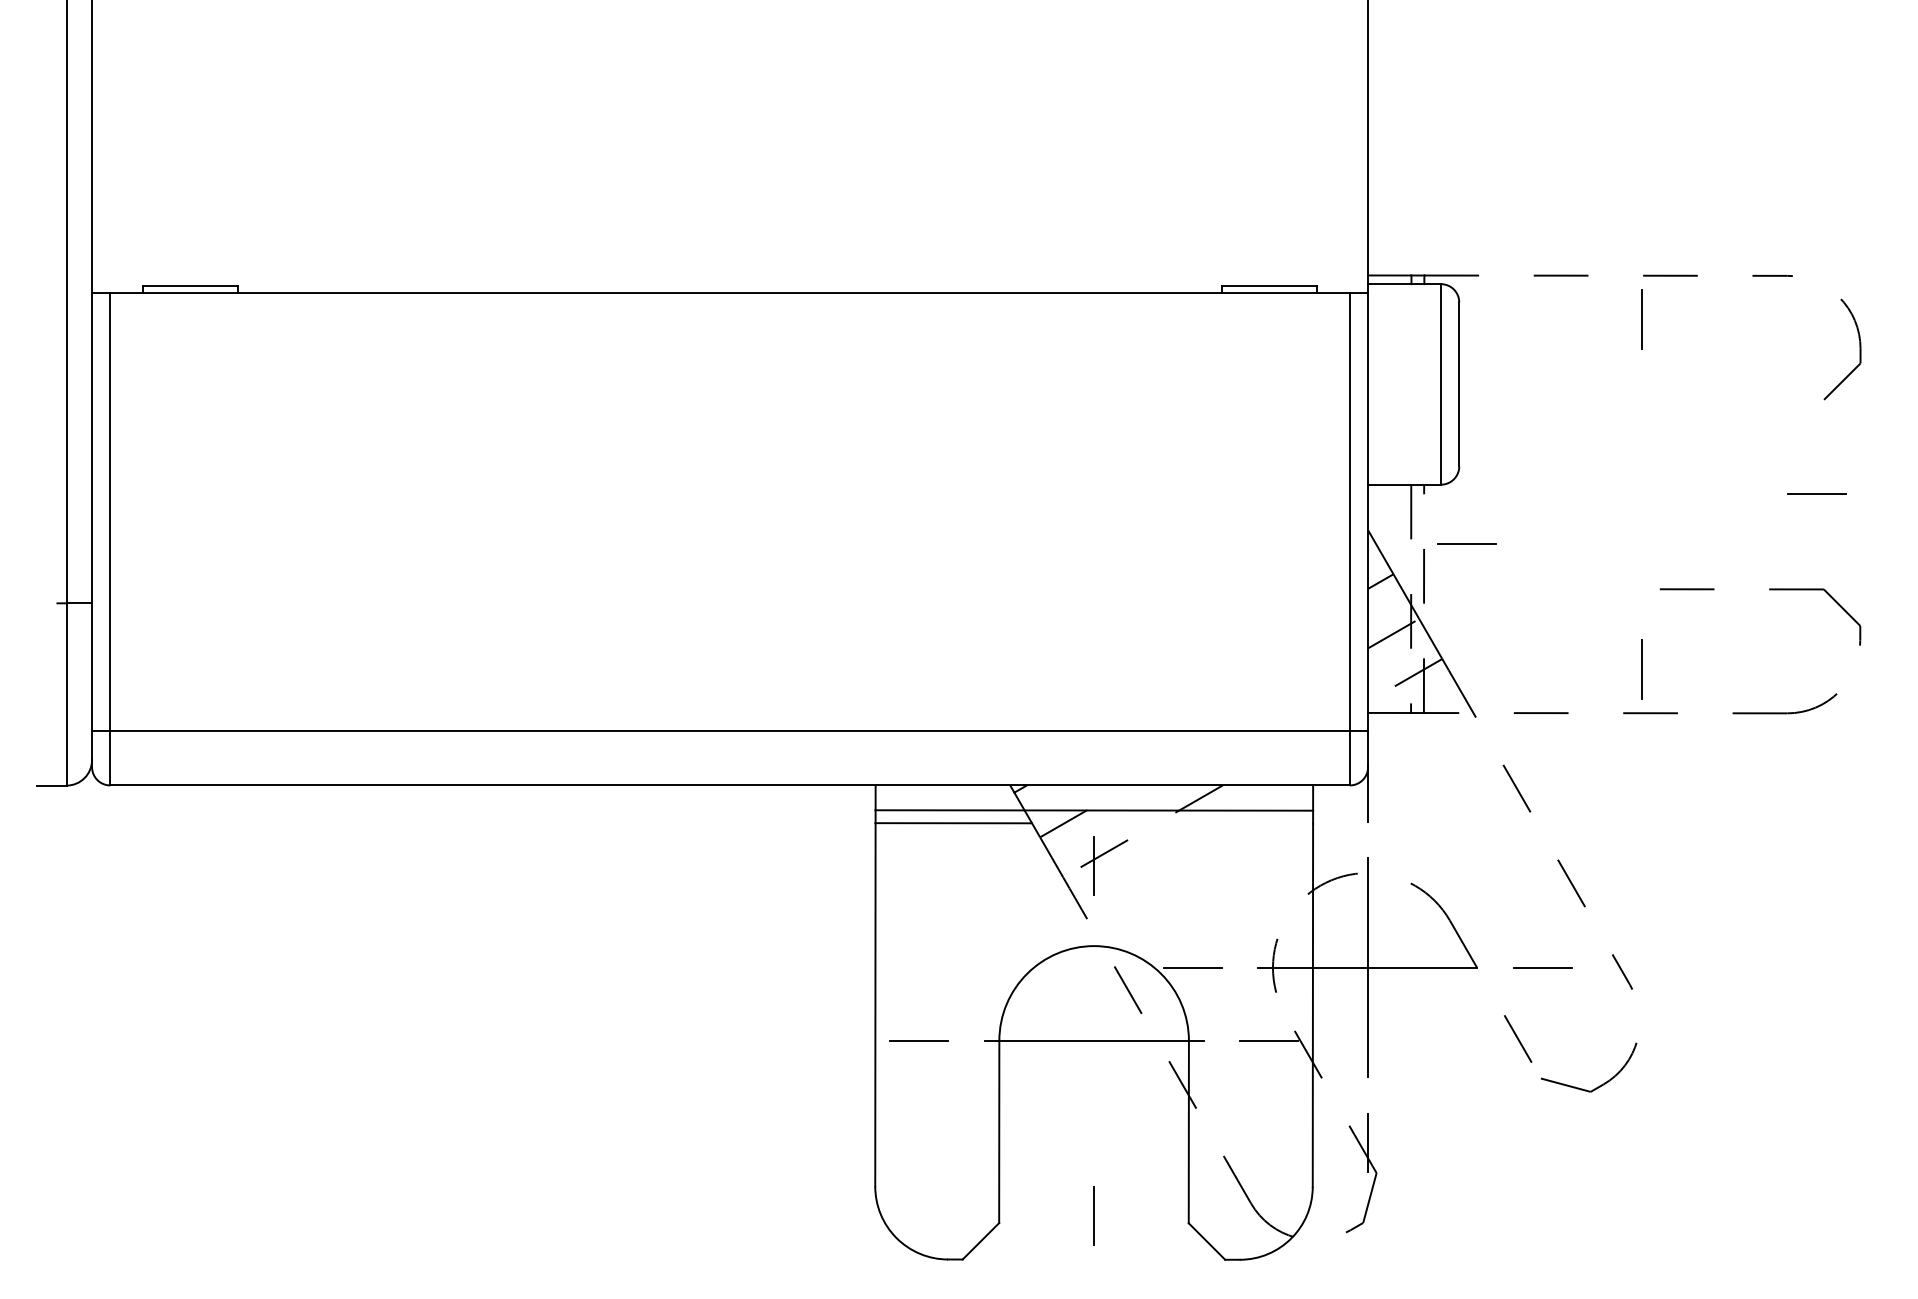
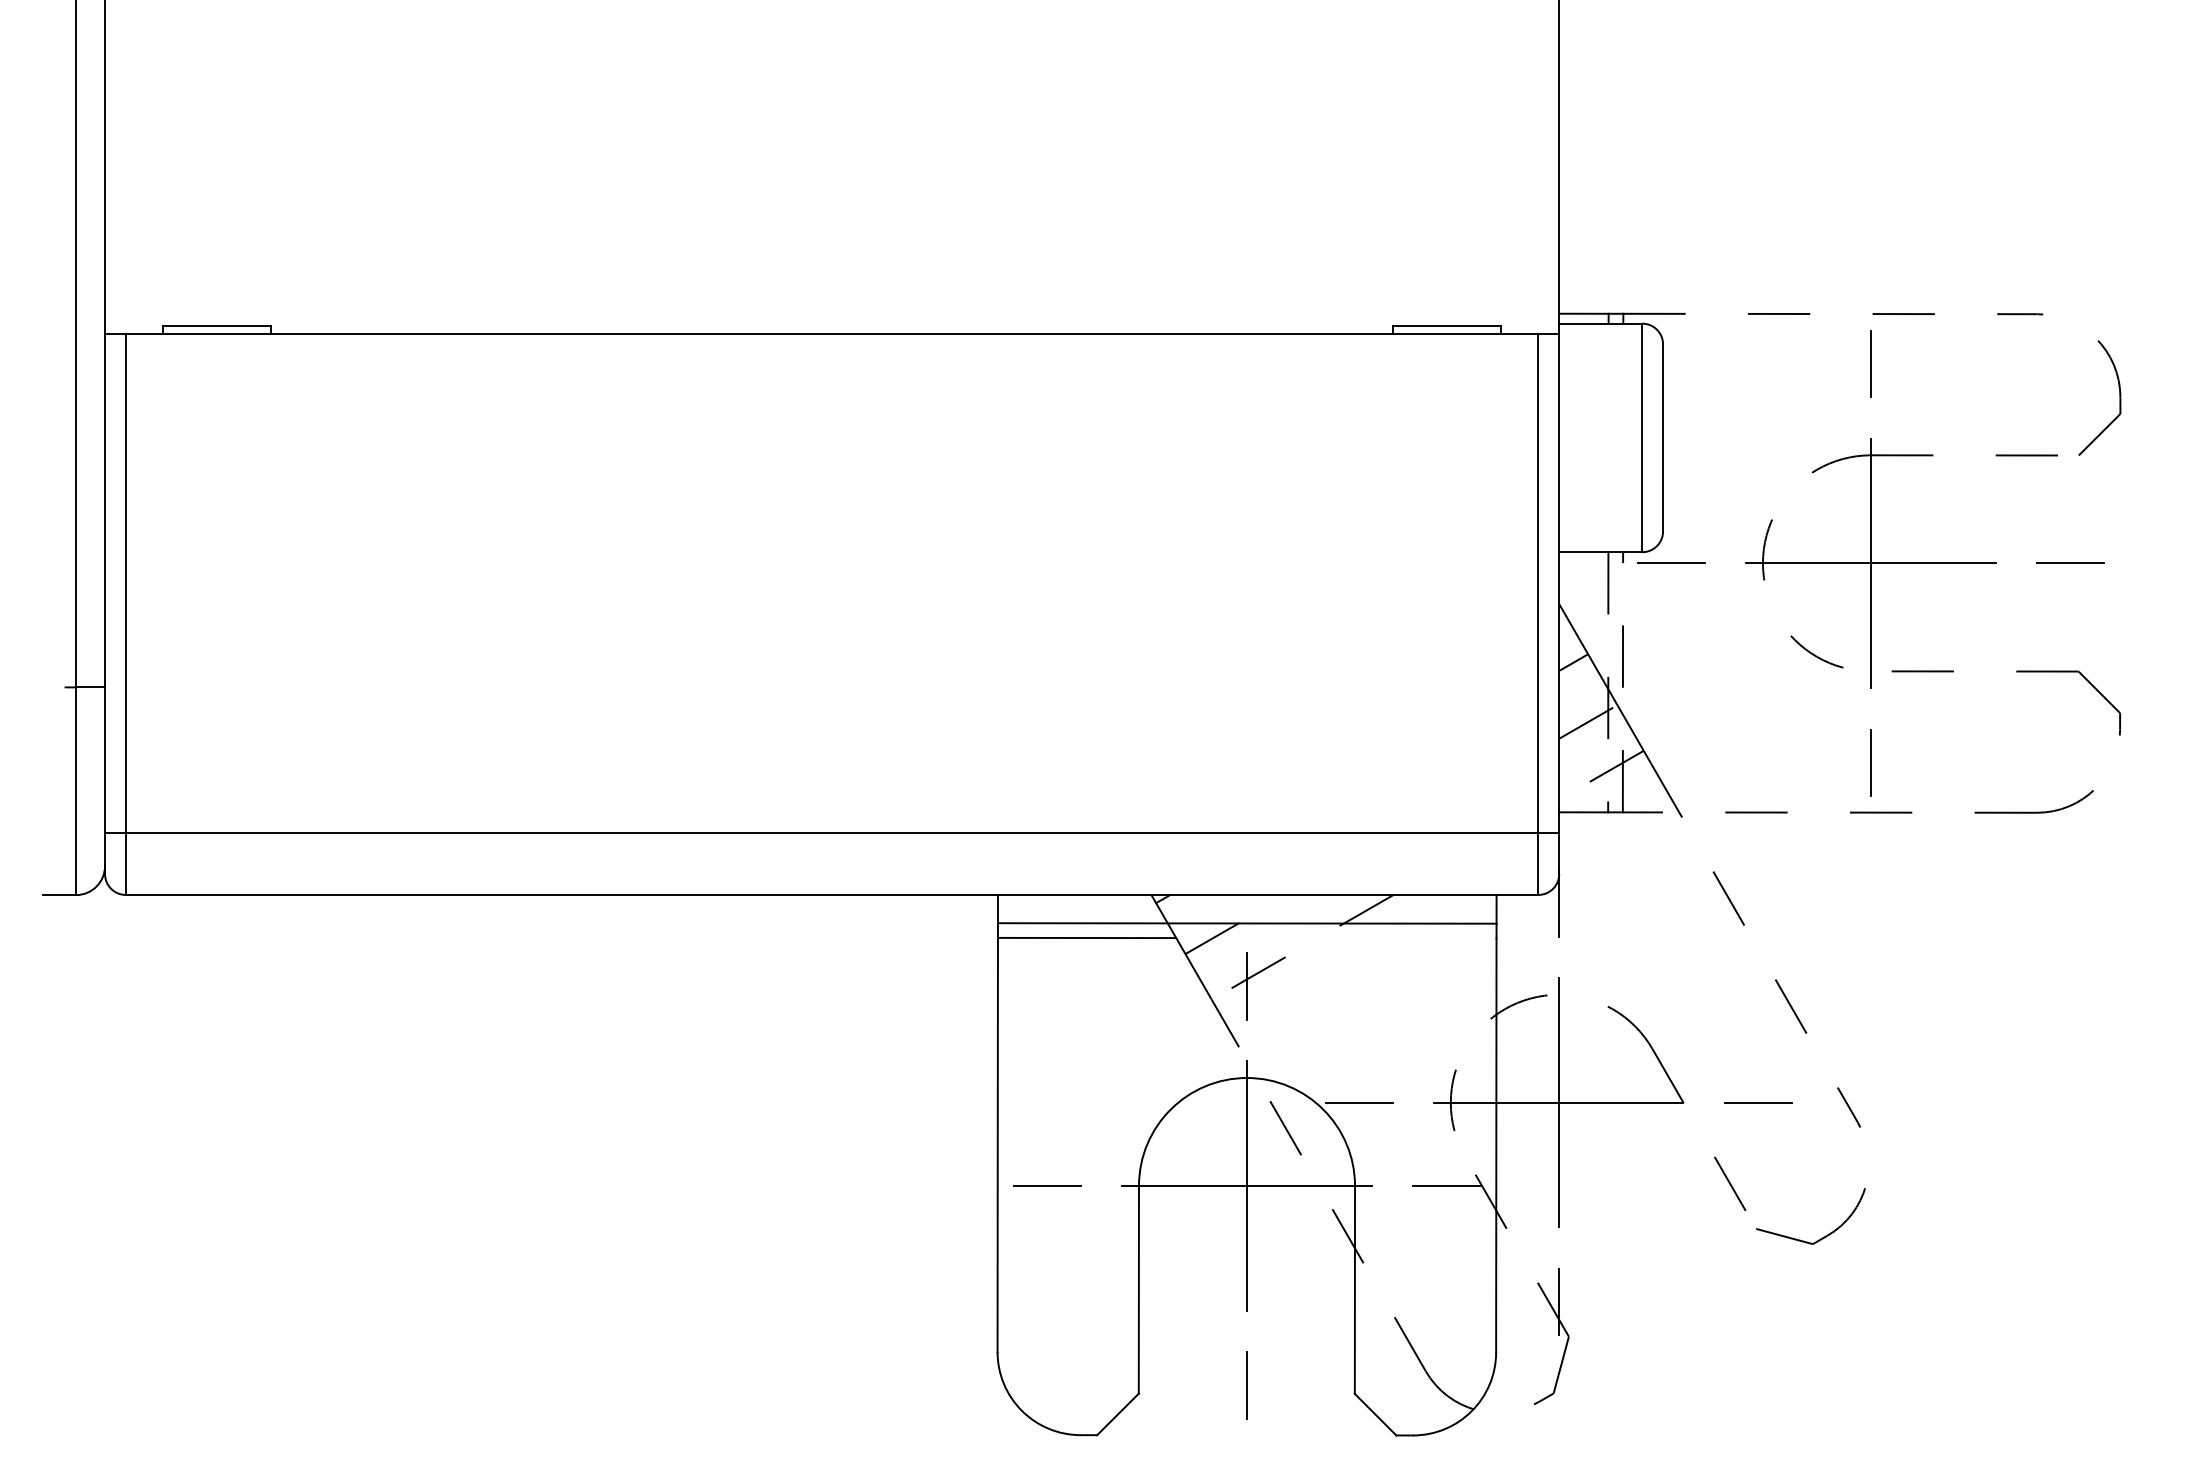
part: (1668, 494) -> (1901, 563), added
line: (1466, 543) -> (1671, 562), moved
line: (1094, 1040) -> (1247, 1185), added

